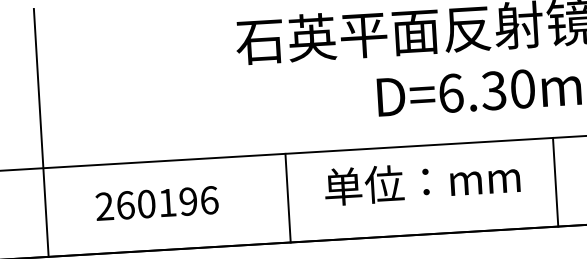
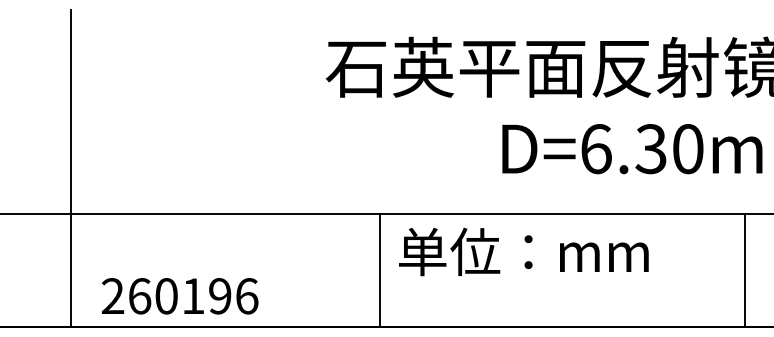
text: (422, 182) -> (523, 252), moved
line: (555, 182) -> (744, 270), moved
text: (156, 203) -> (179, 296), moved

